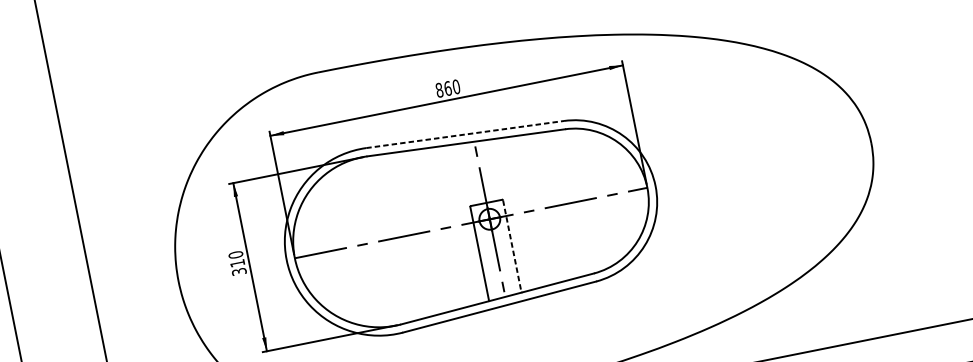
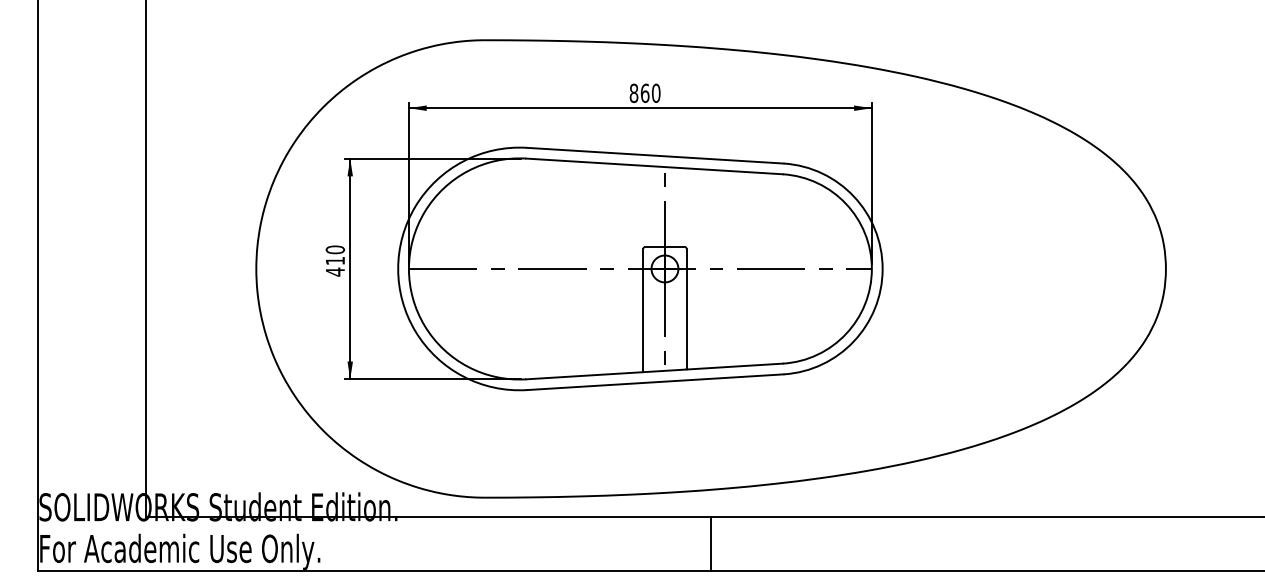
line: (465, 134) -> (655, 155), dashed -> solid
line: (512, 246) -> (686, 308), dashed -> solid
text: (239, 271) -> (335, 271), 310 -> 410

